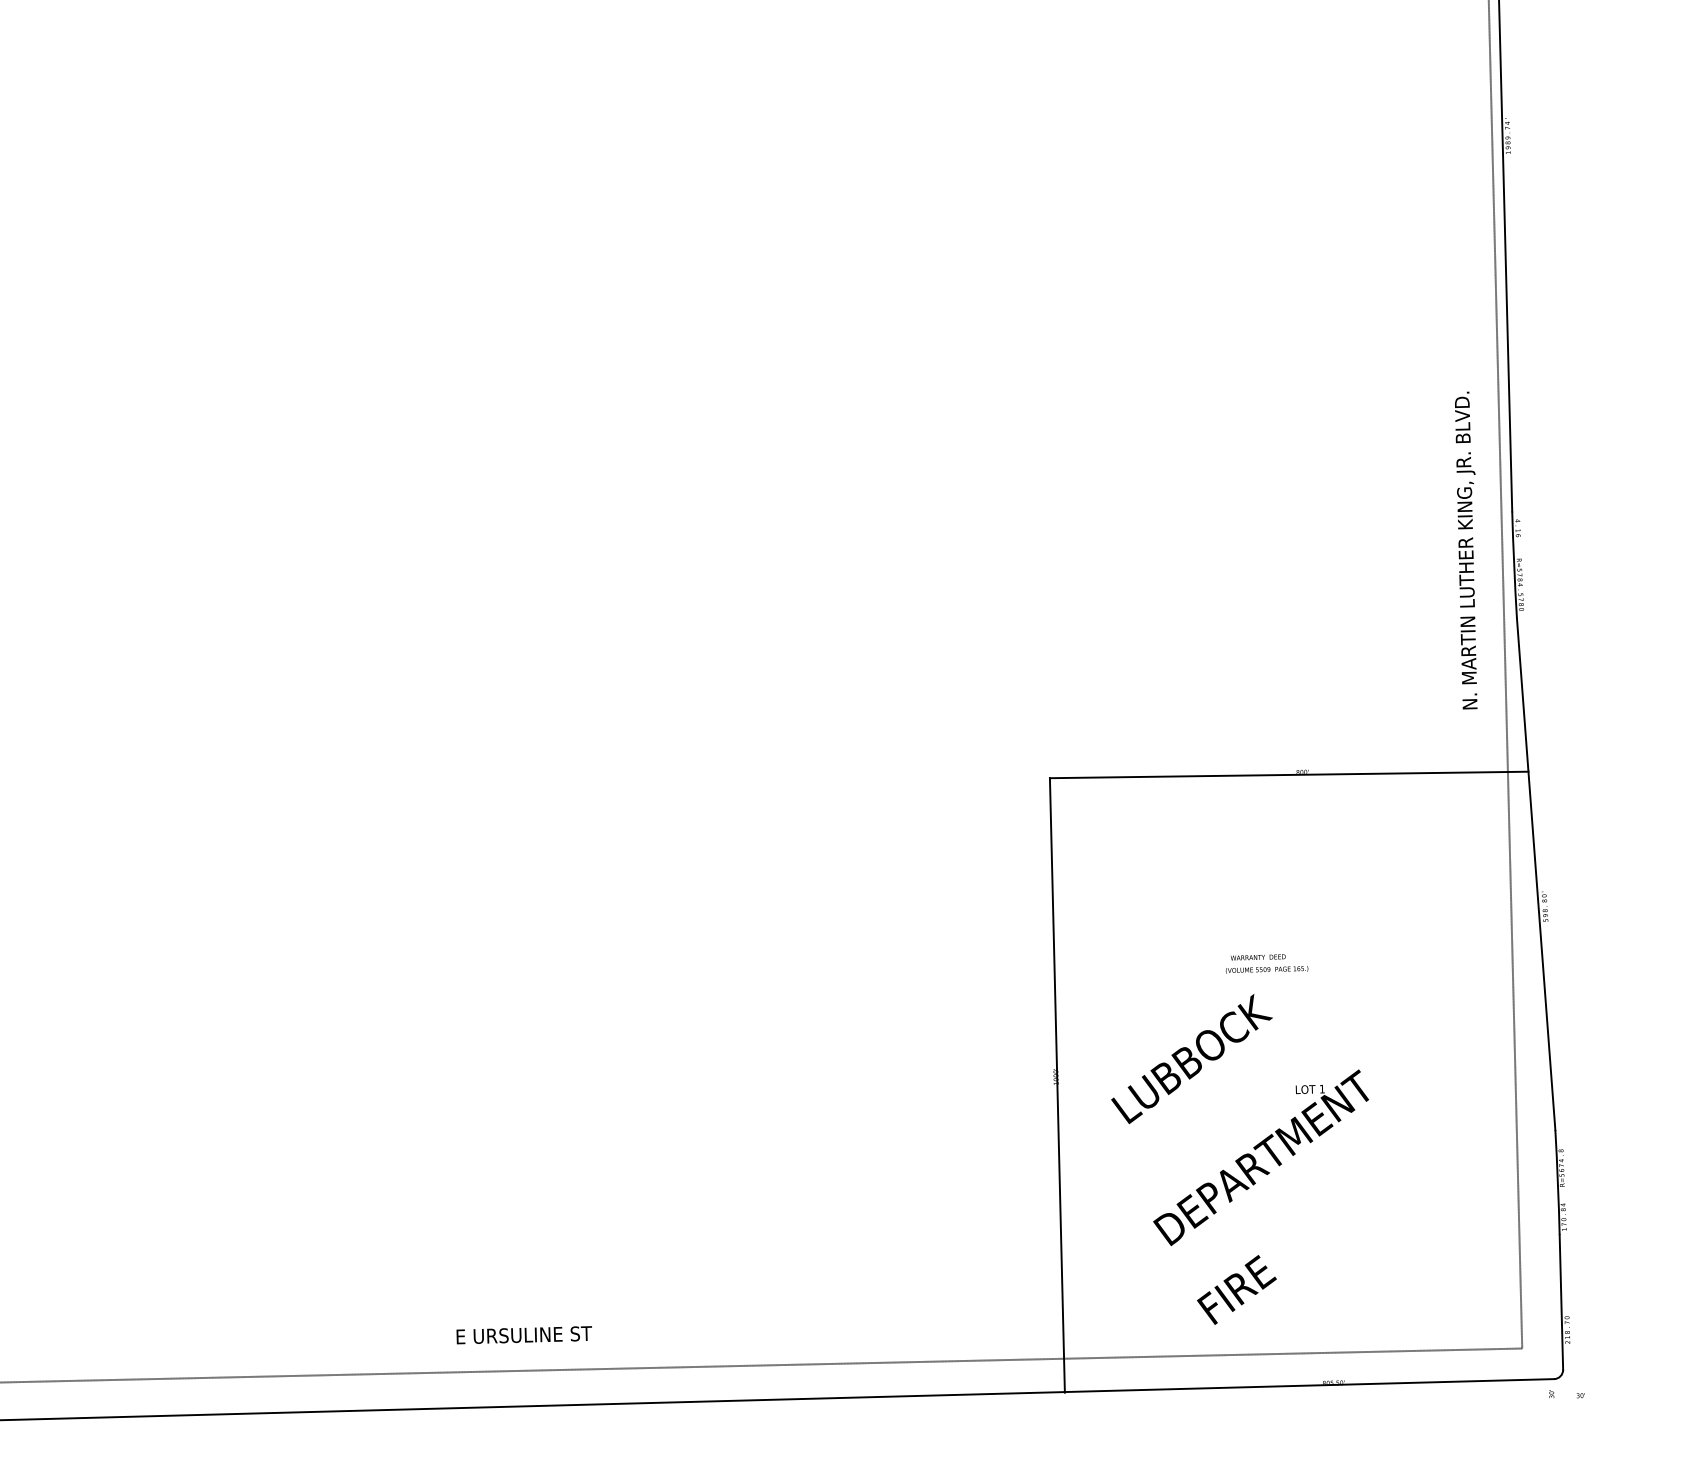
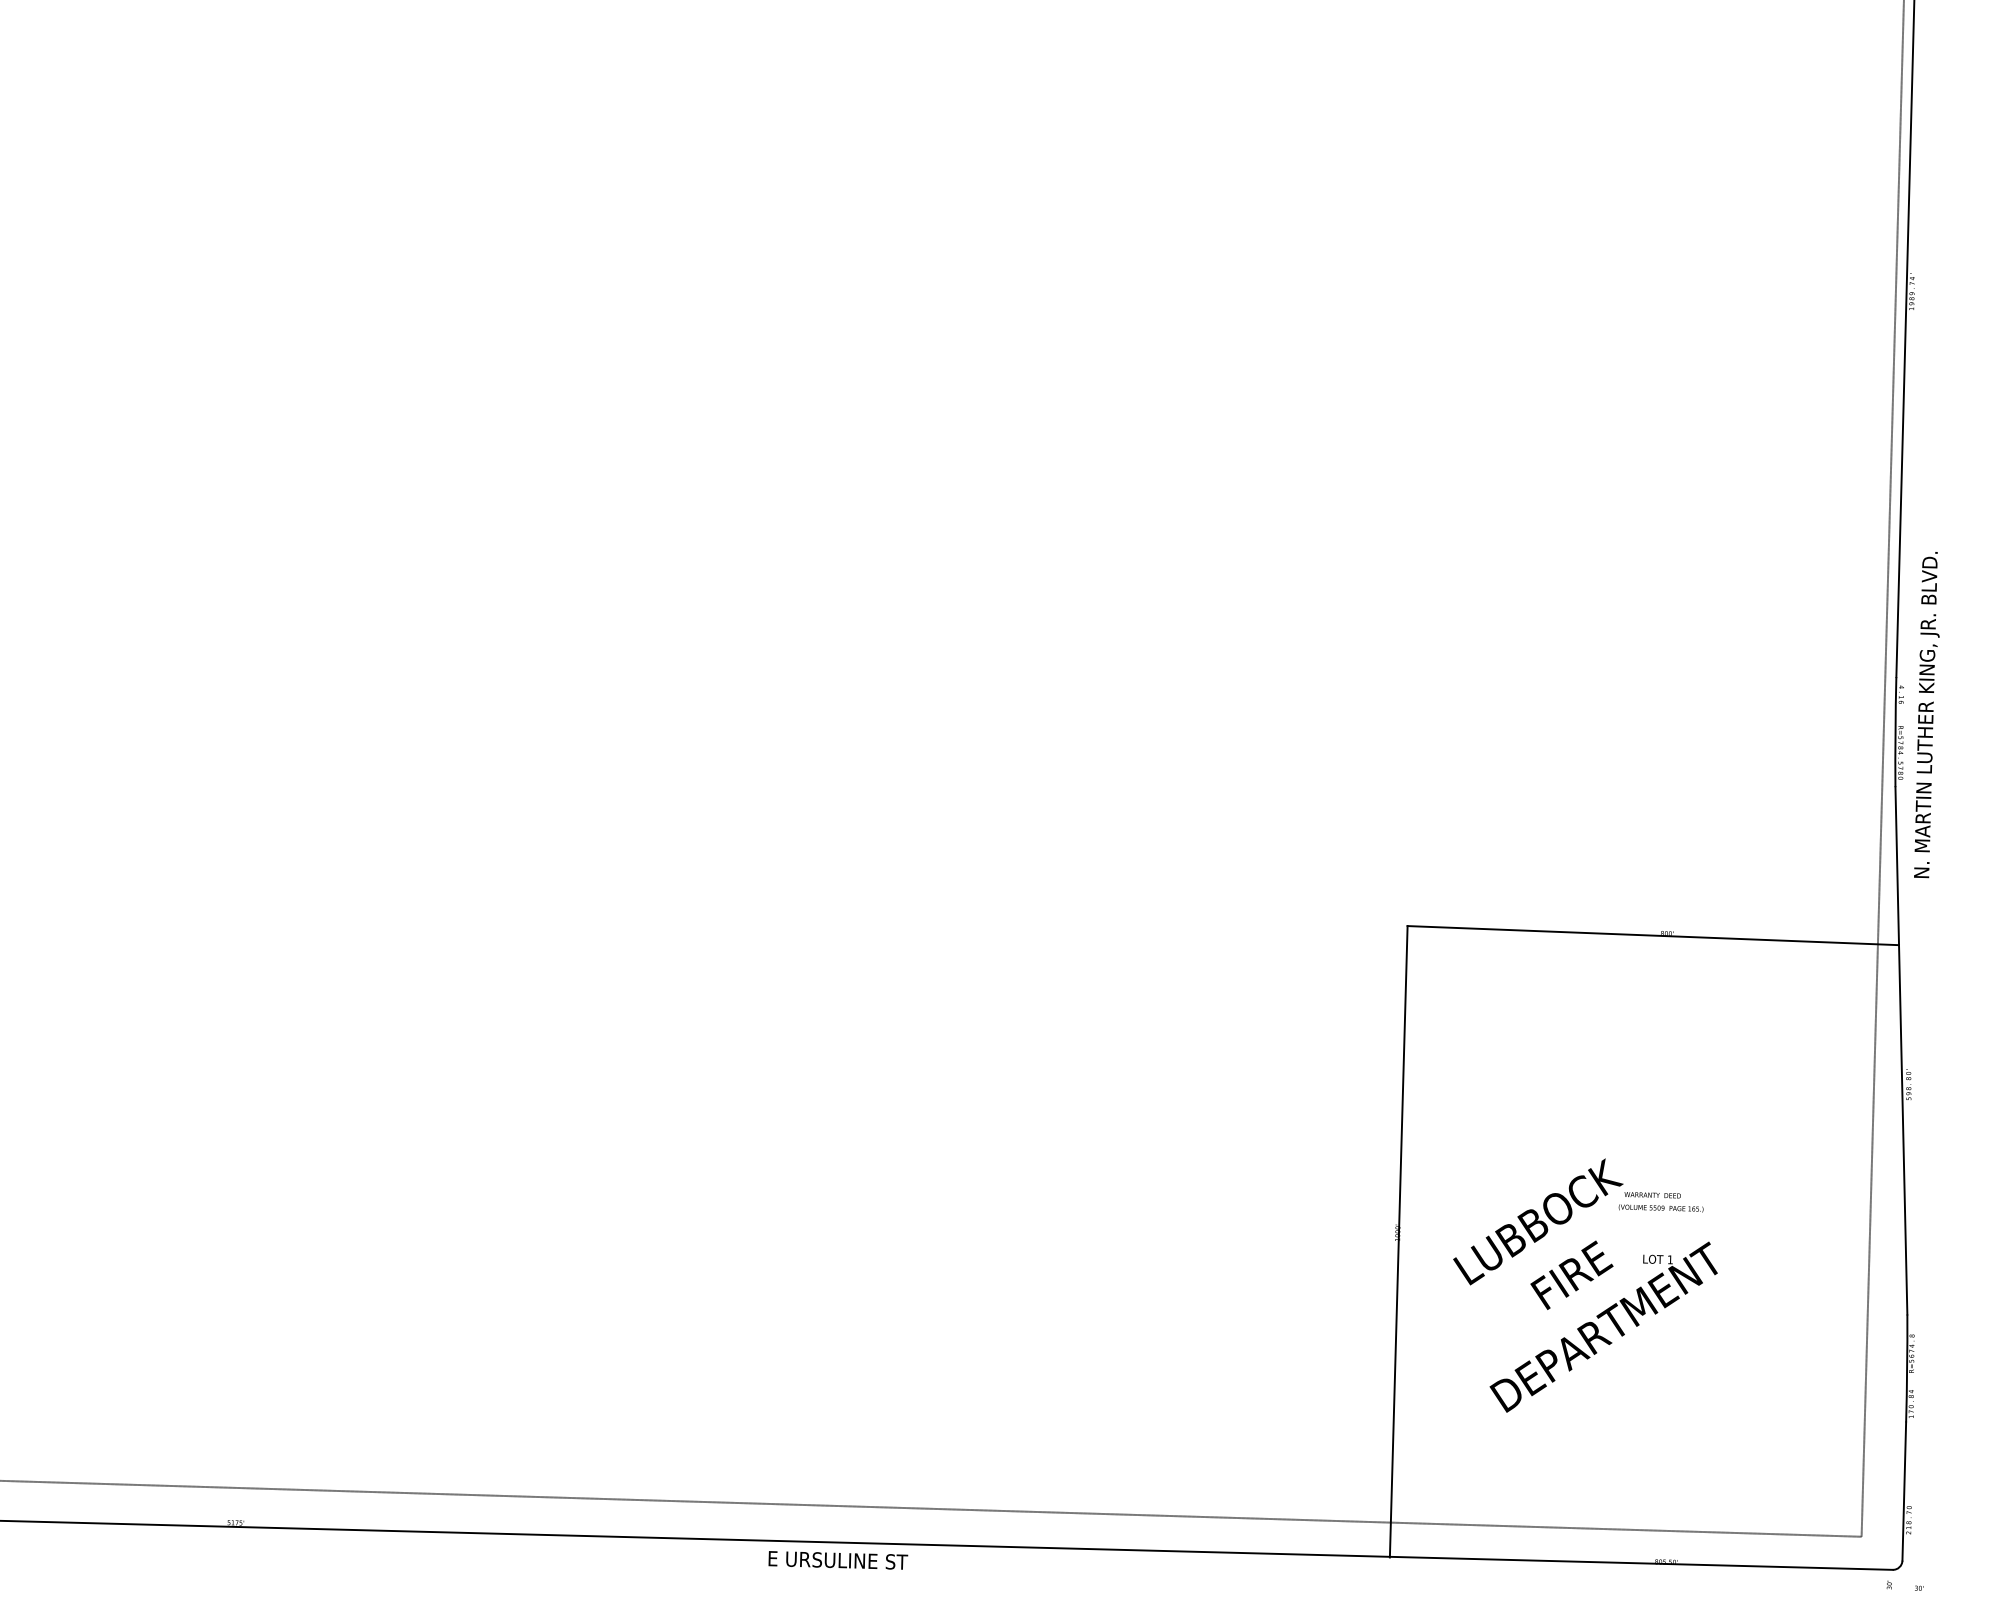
text: (1466, 551) -> (1926, 715), moved
text: (1266, 964) -> (1660, 1202), moved
text: (1236, 1289) -> (1571, 1274), moved
text: (524, 1335) -> (838, 1560), moved

